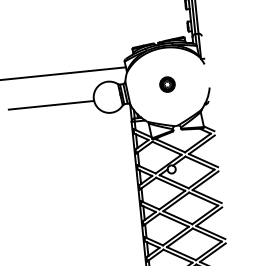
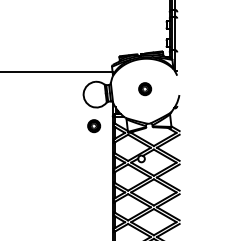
line: (51, 105) -> (48, 96), removed
part: (110, 135) -> (94, 126), added

